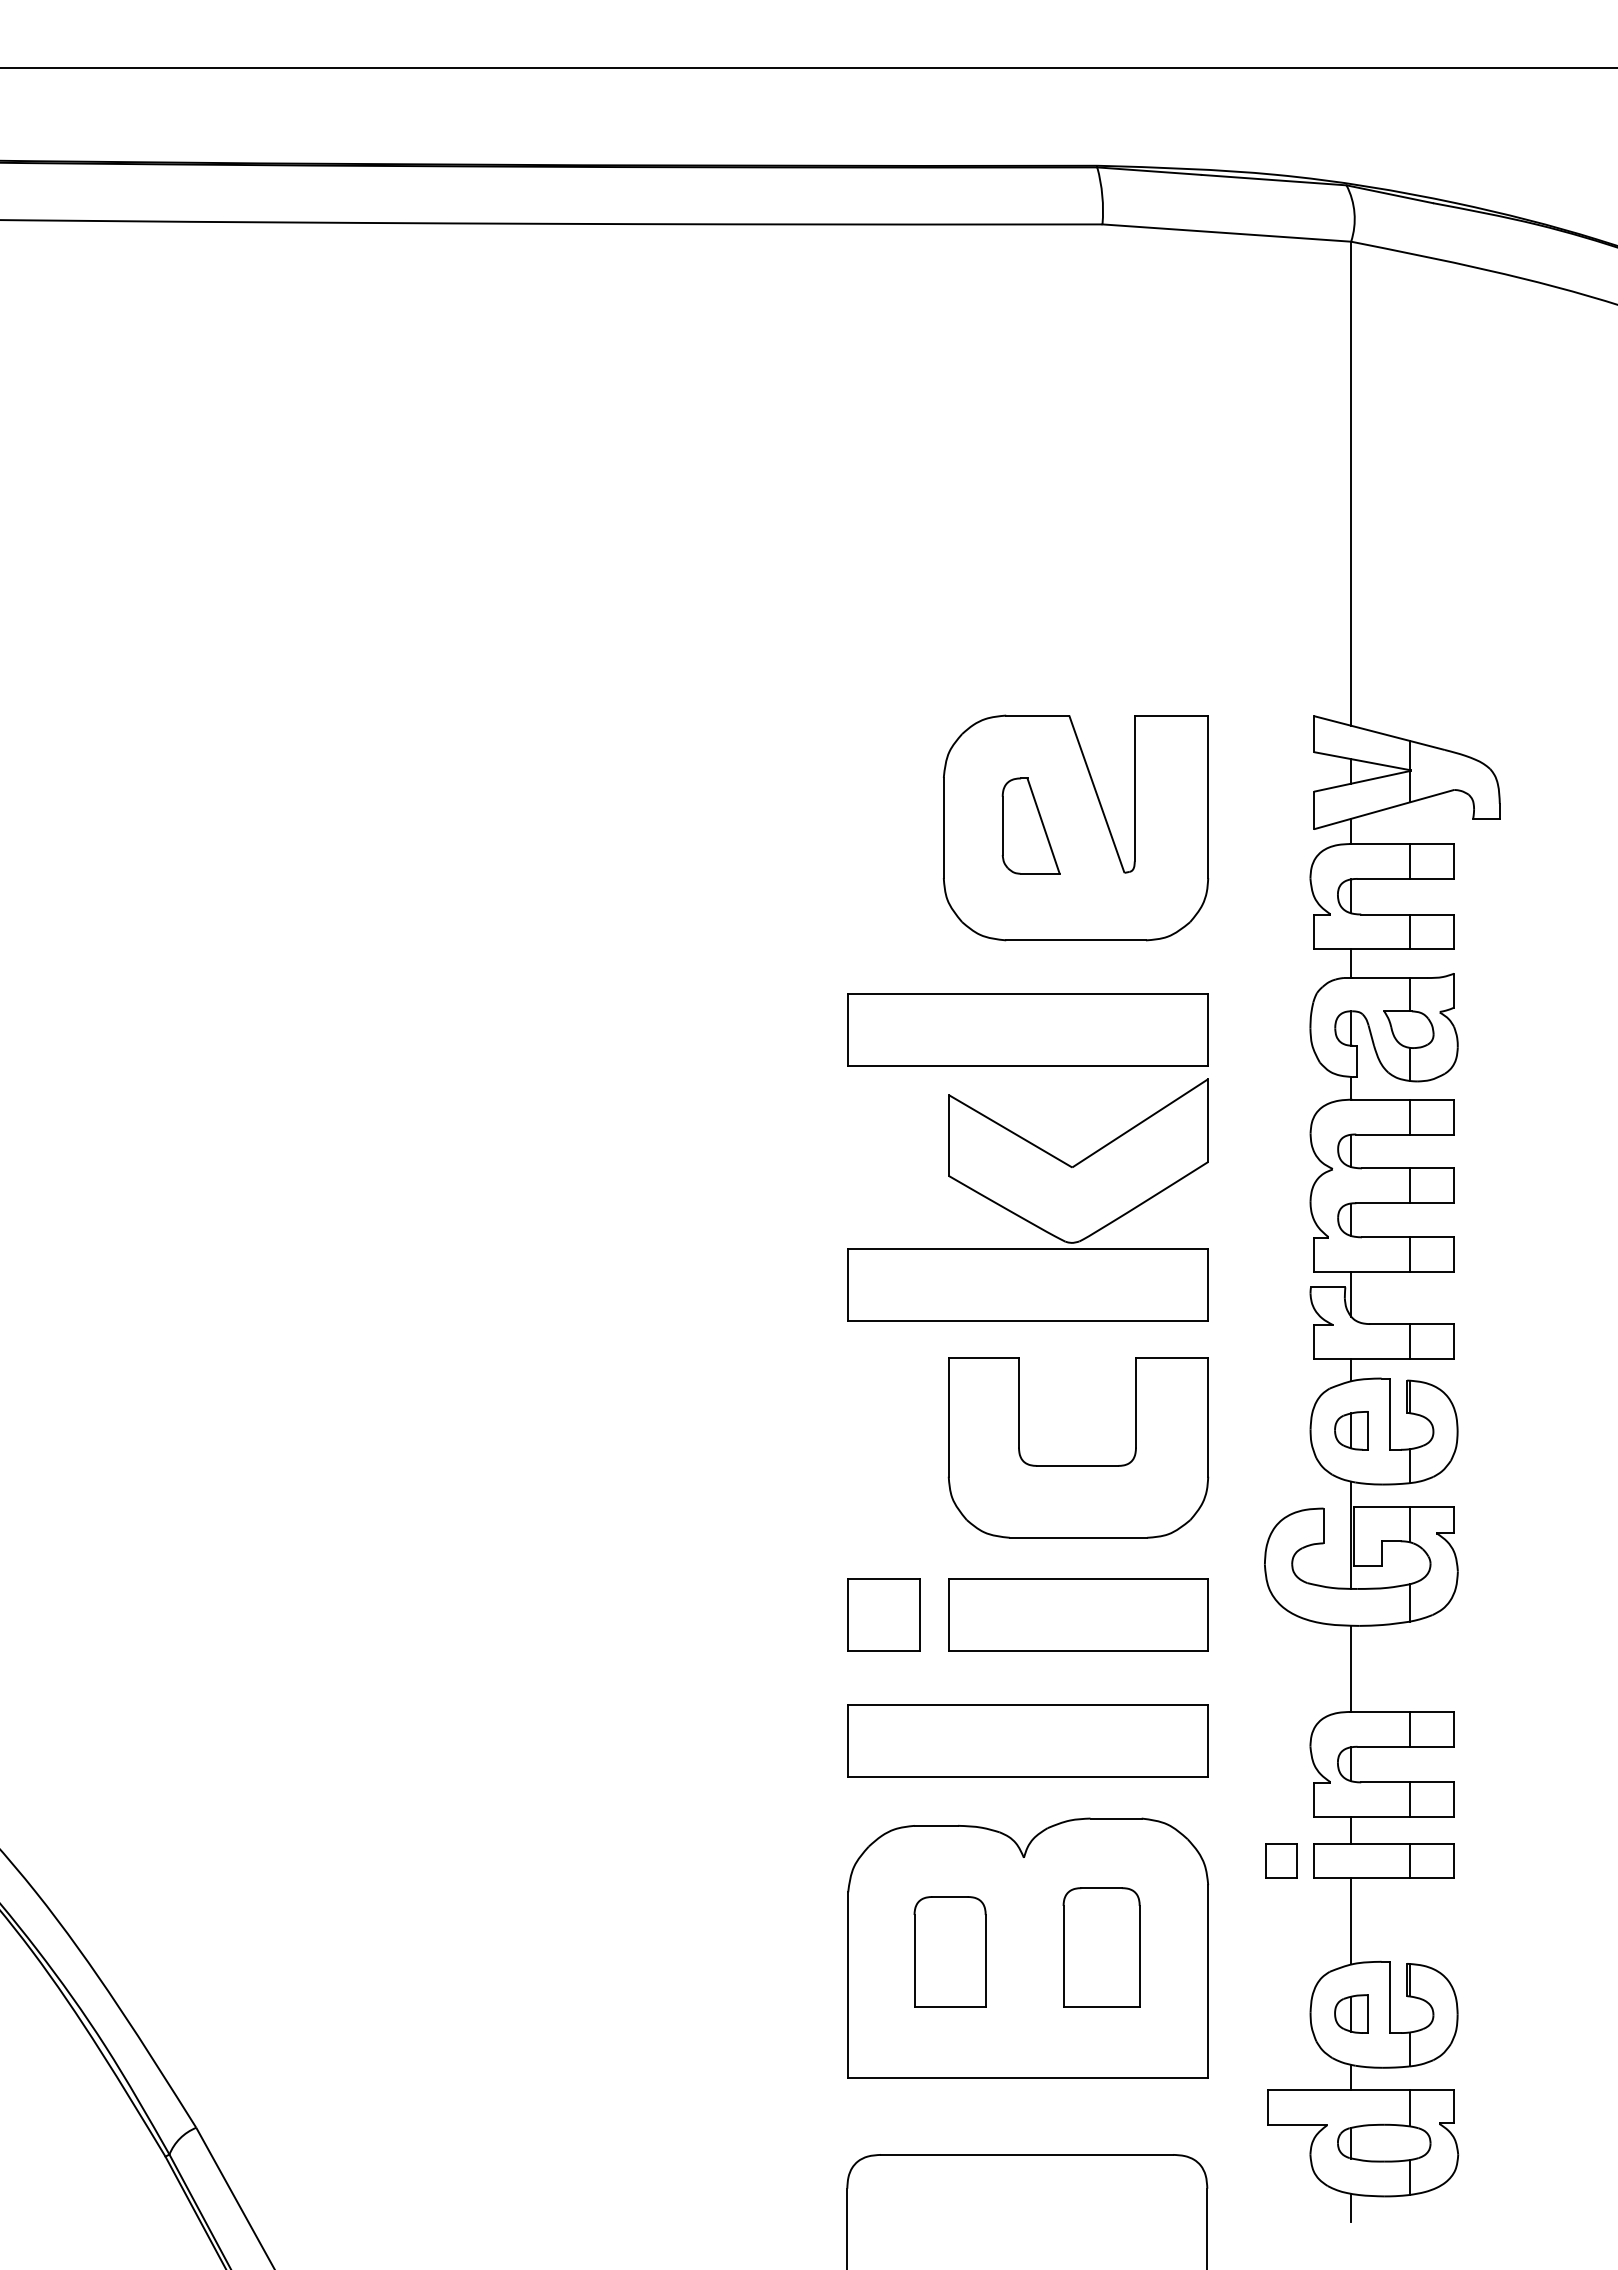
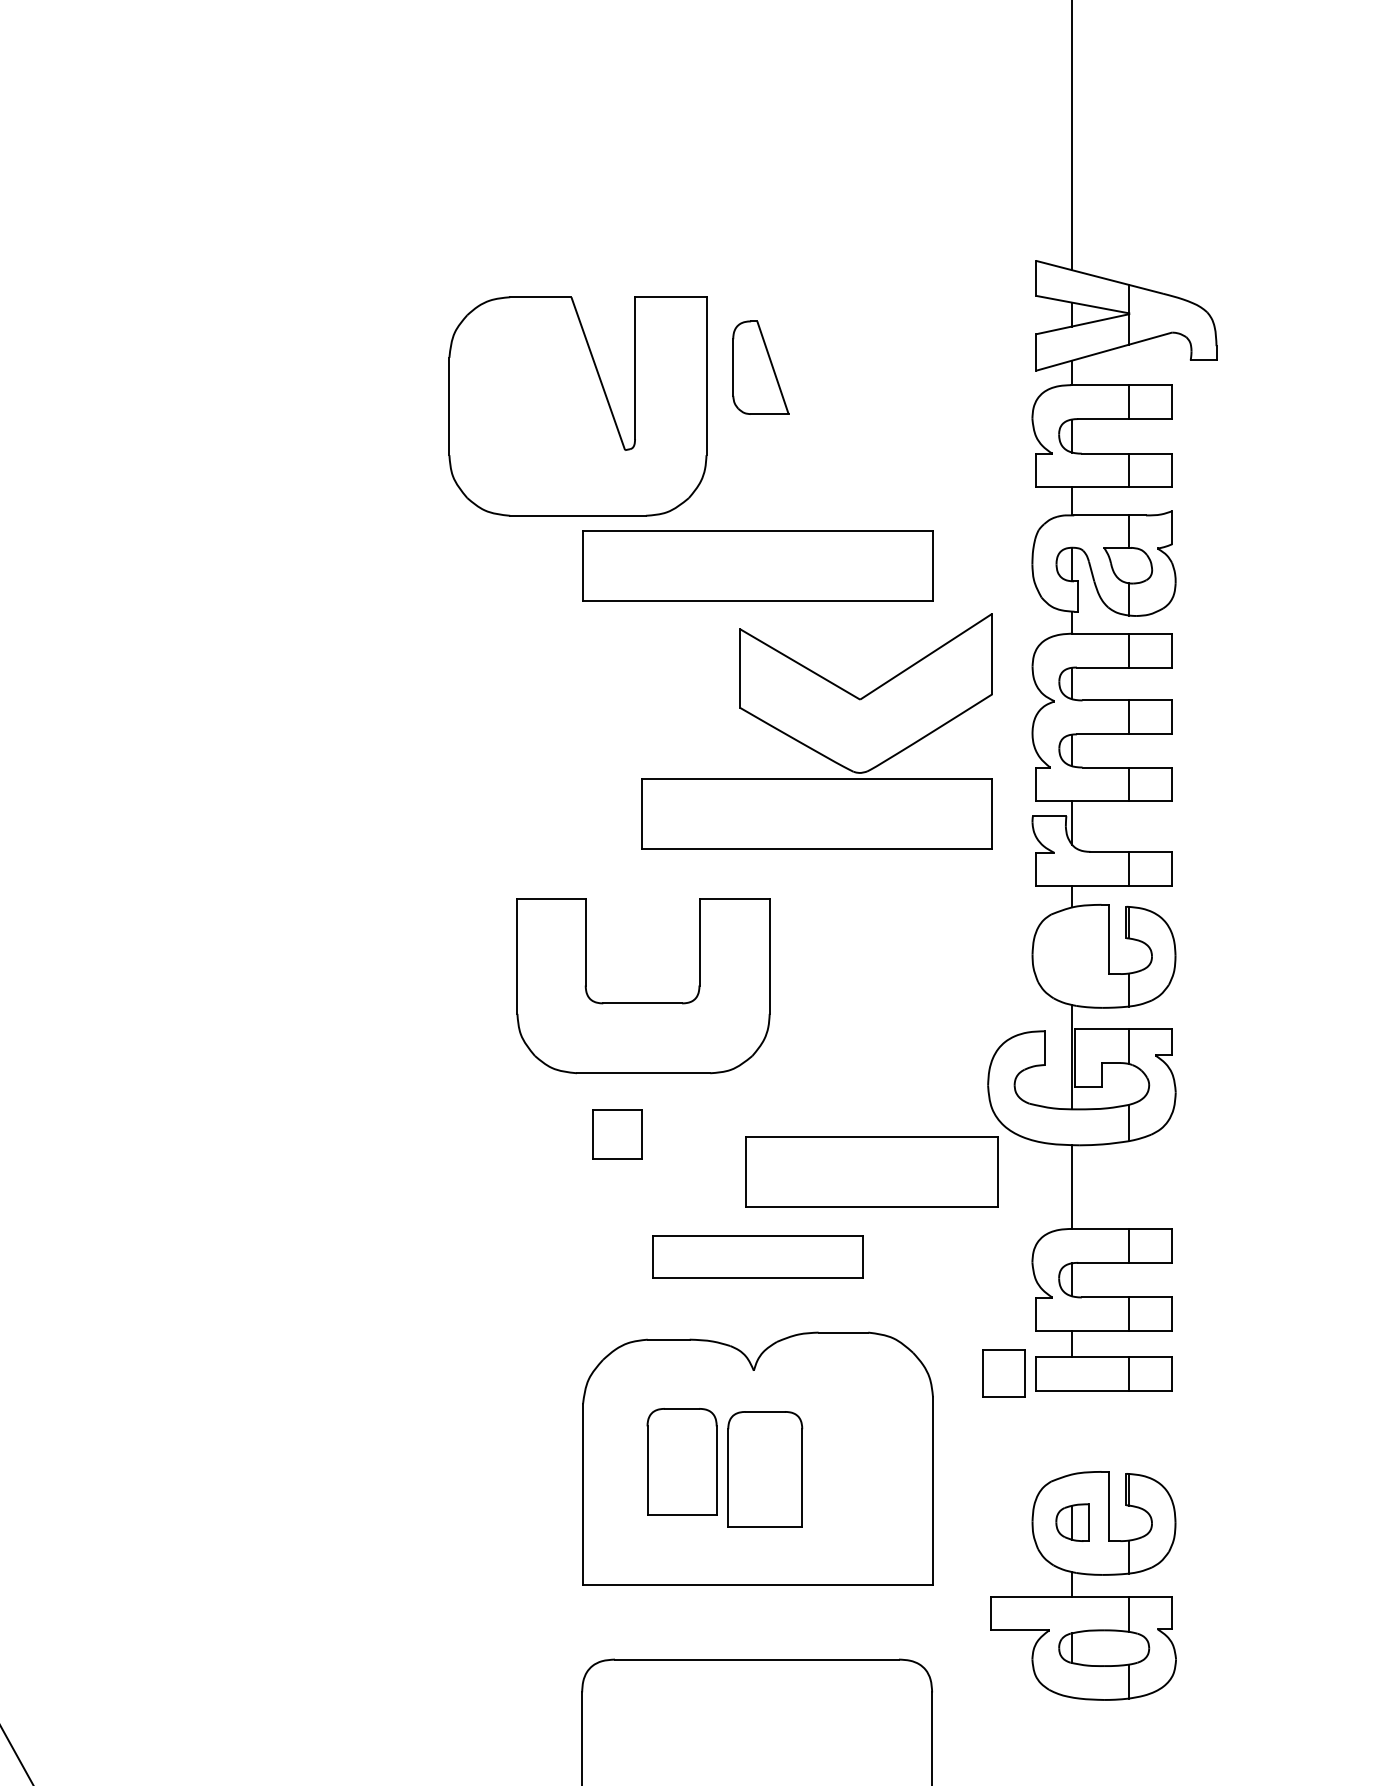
part: (1075, 827) -> (577, 406), moved
part: (1027, 1199) -> (816, 730), moved
part: (1351, 1430) -> (1072, 955), removed
part: (1078, 1465) -> (643, 1002), moved
part: (883, 1614) -> (617, 1134), size x0.7
part: (1078, 1614) -> (872, 1171), moved
part: (1027, 1740) -> (757, 1256), size x0.6
part: (1281, 1860) -> (1004, 1373), size x1.4
line: (1351, 1921) -> (1072, 1432), removed
part: (1101, 1947) -> (765, 1469), moved
line: (1351, 2207) -> (1072, 1710), removed

